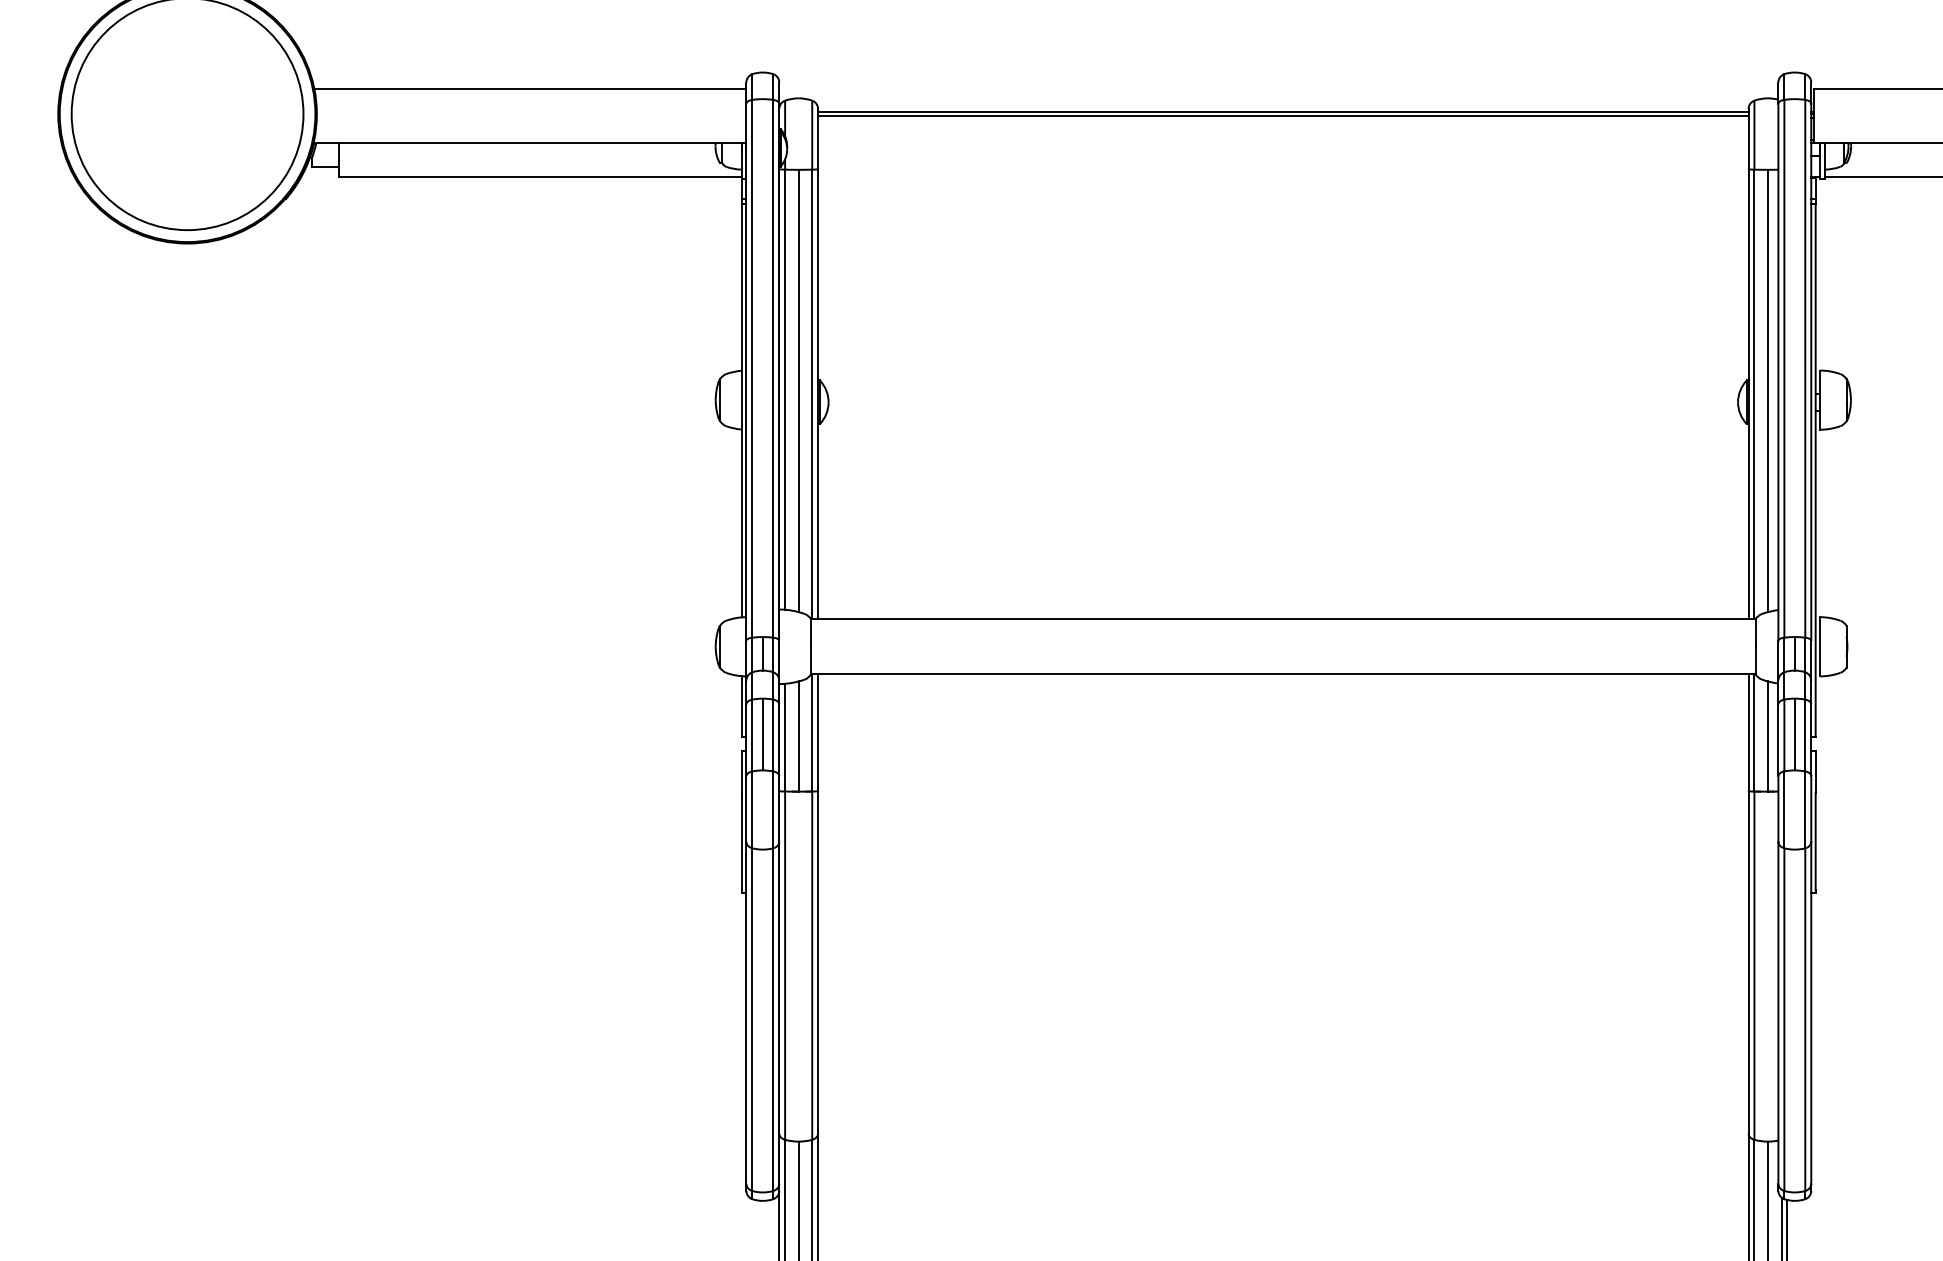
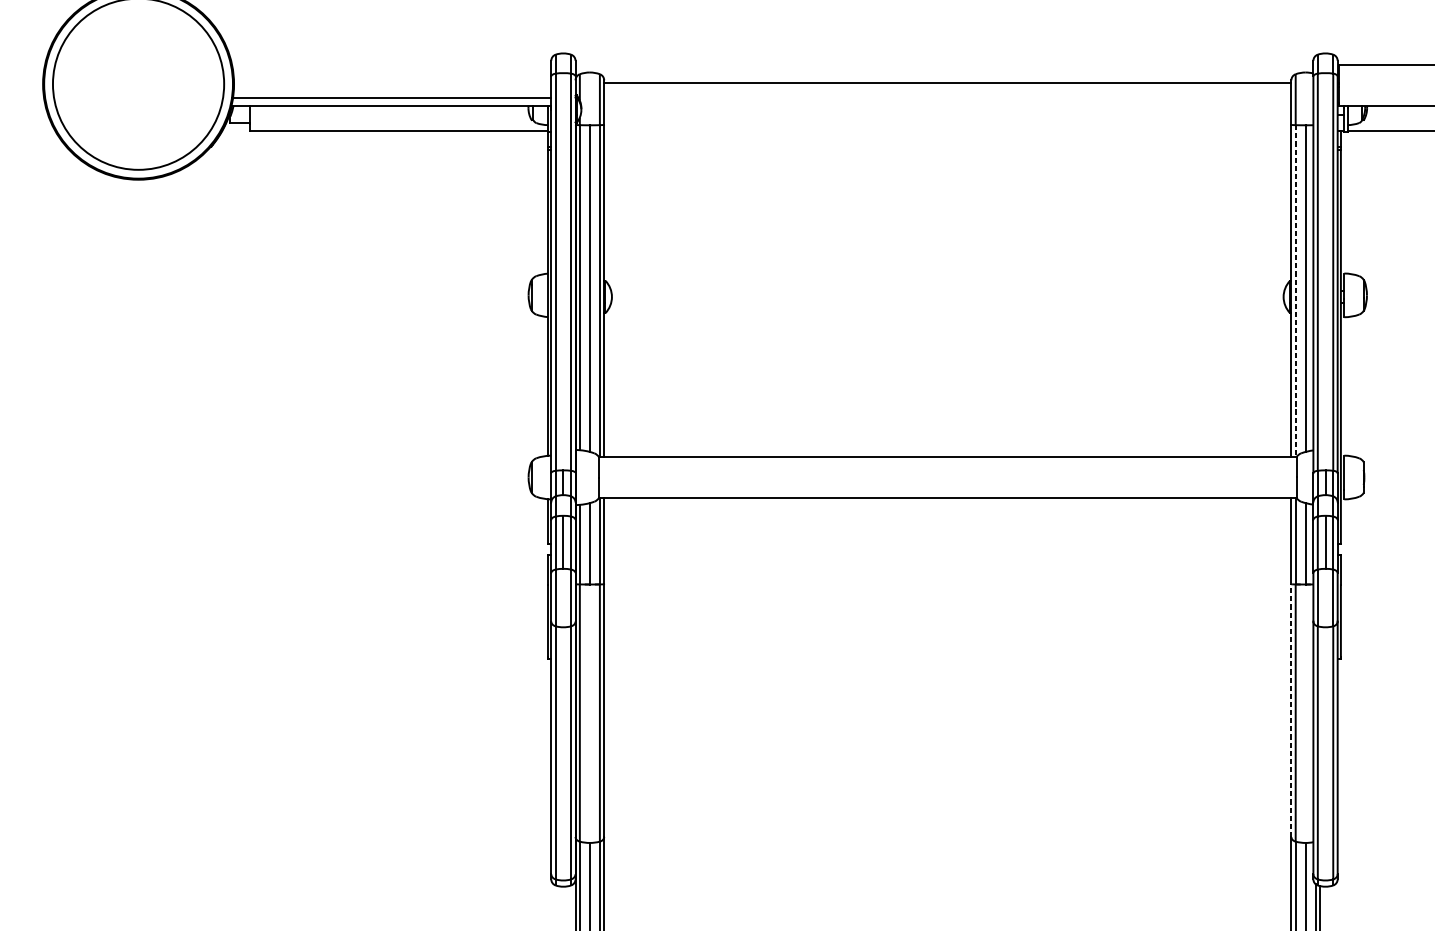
line: (530, 88) -> (391, 98), moved
line: (1283, 115) -> (947, 85), removed
line: (1754, 394) -> (1295, 291), solid -> dashed
line: (1748, 961) -> (1291, 709), solid -> dashed

